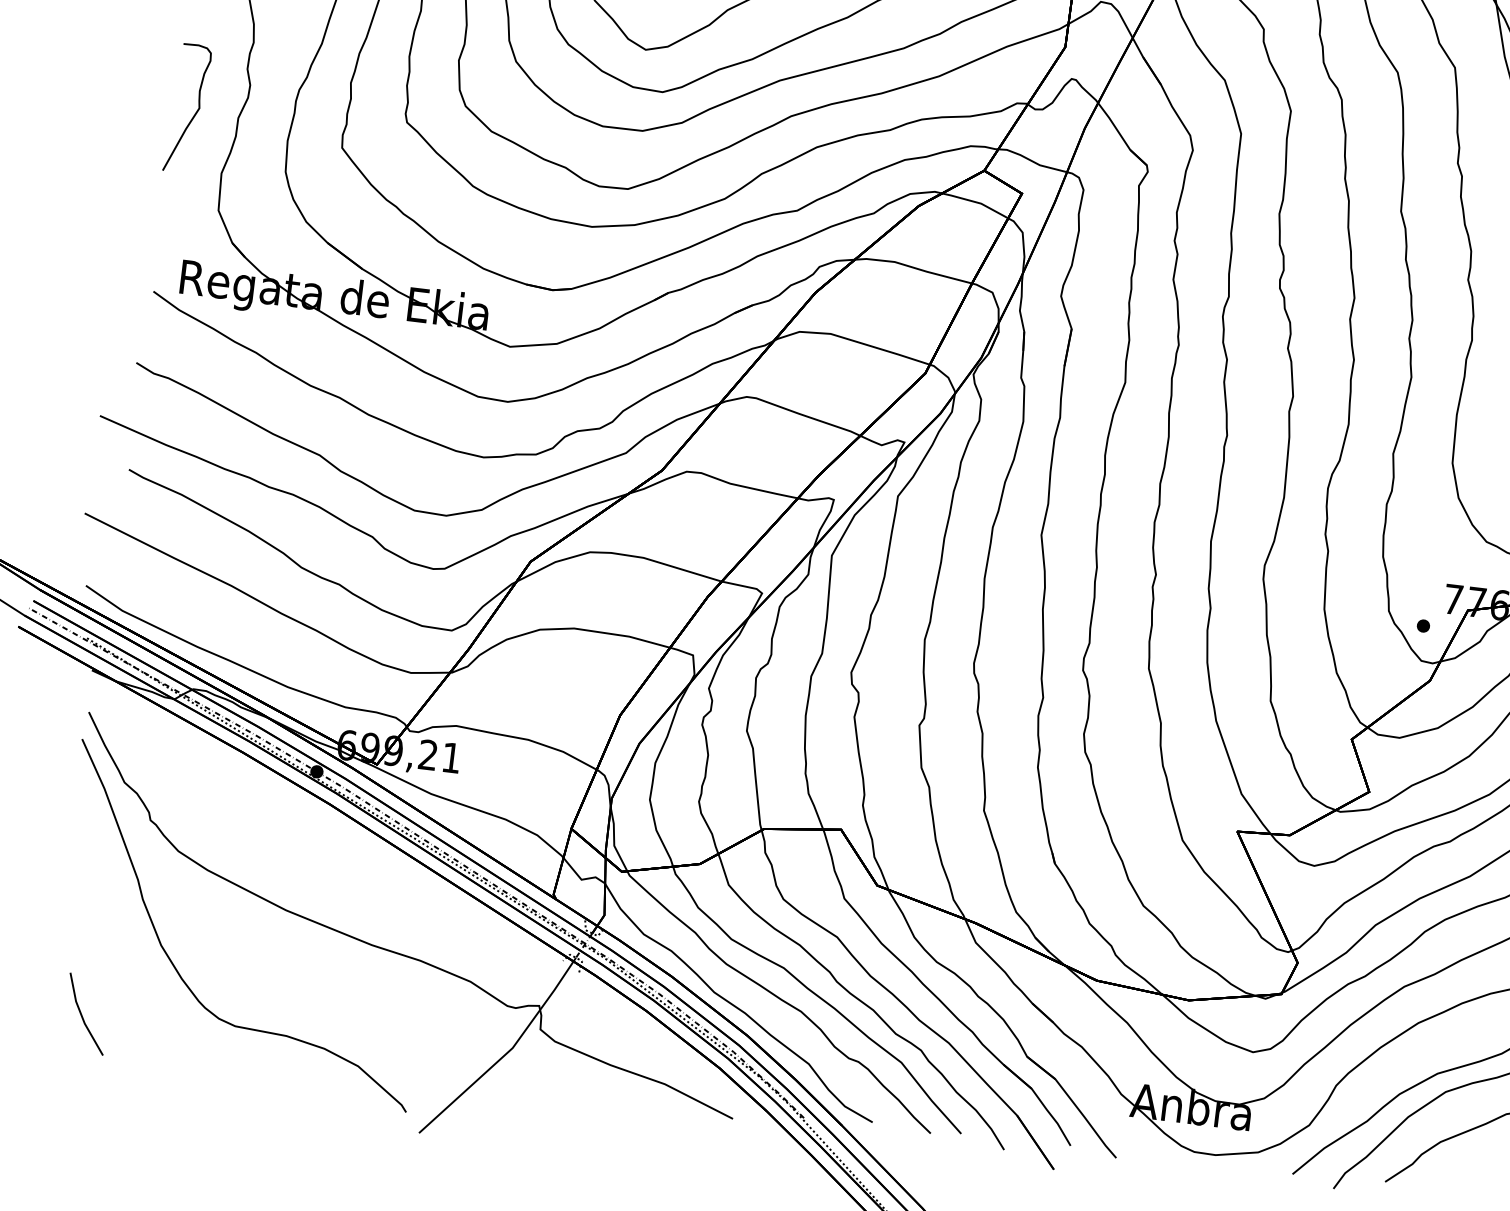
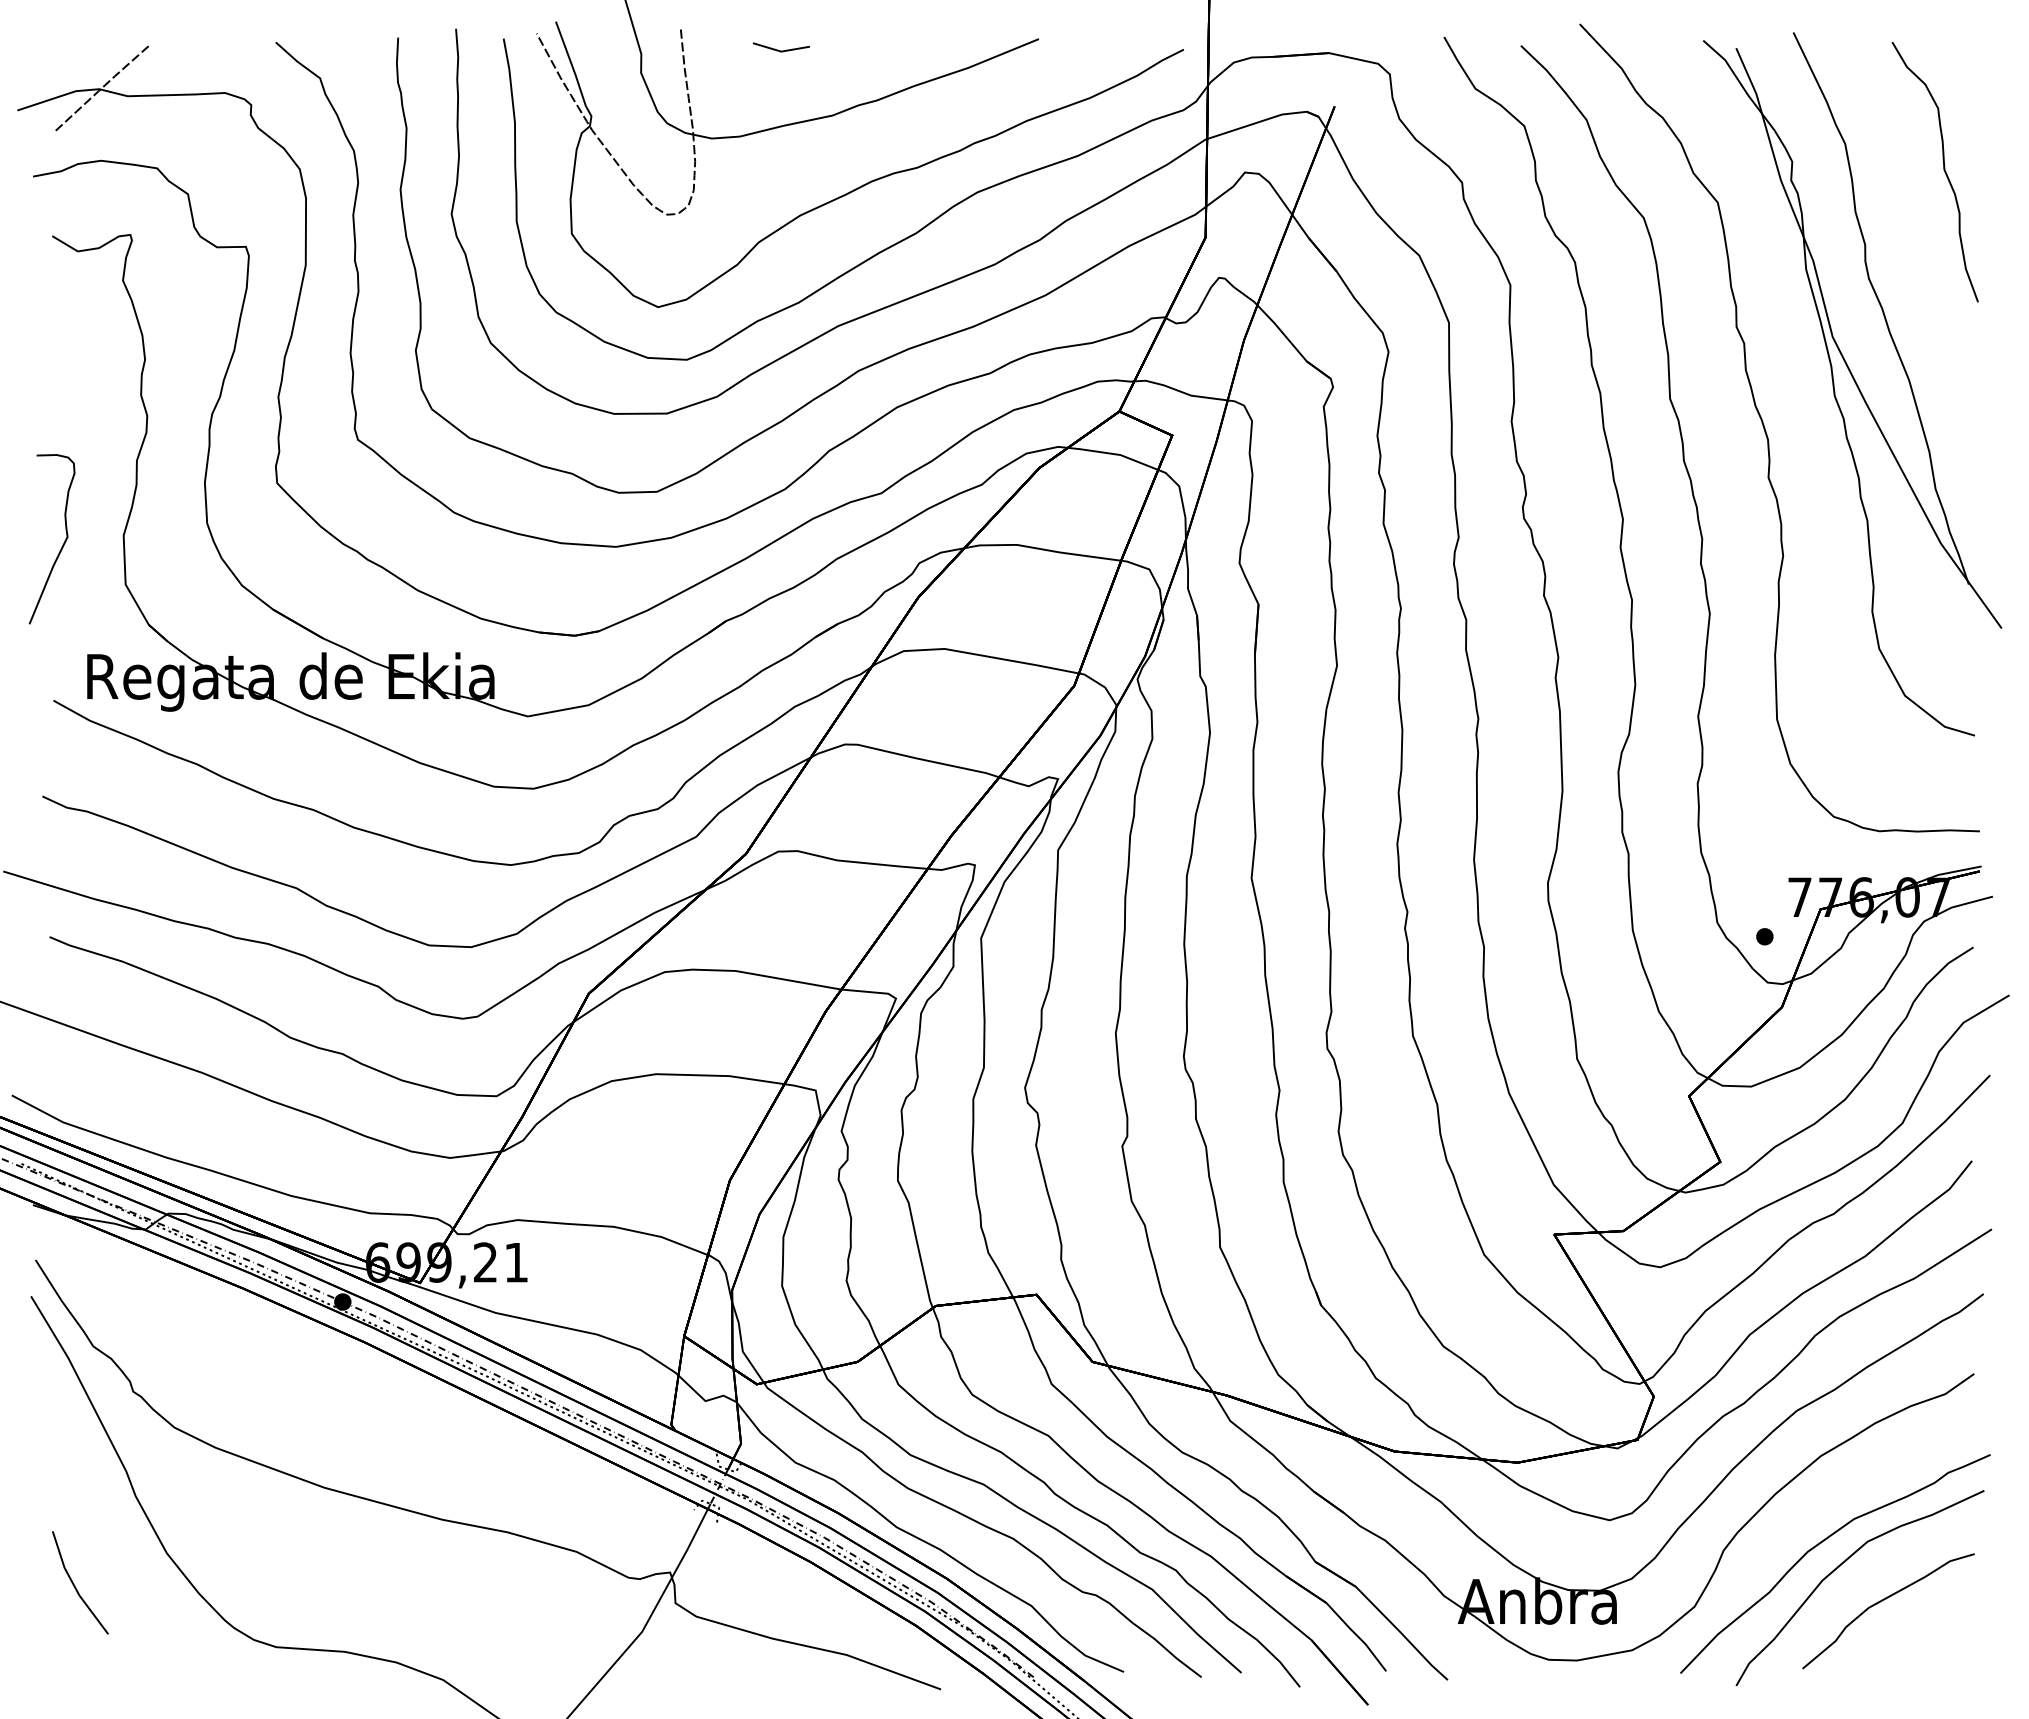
curve: (194, 113) -> (62, 544), moved
line: (82, 1015) -> (75, 1585), moved

